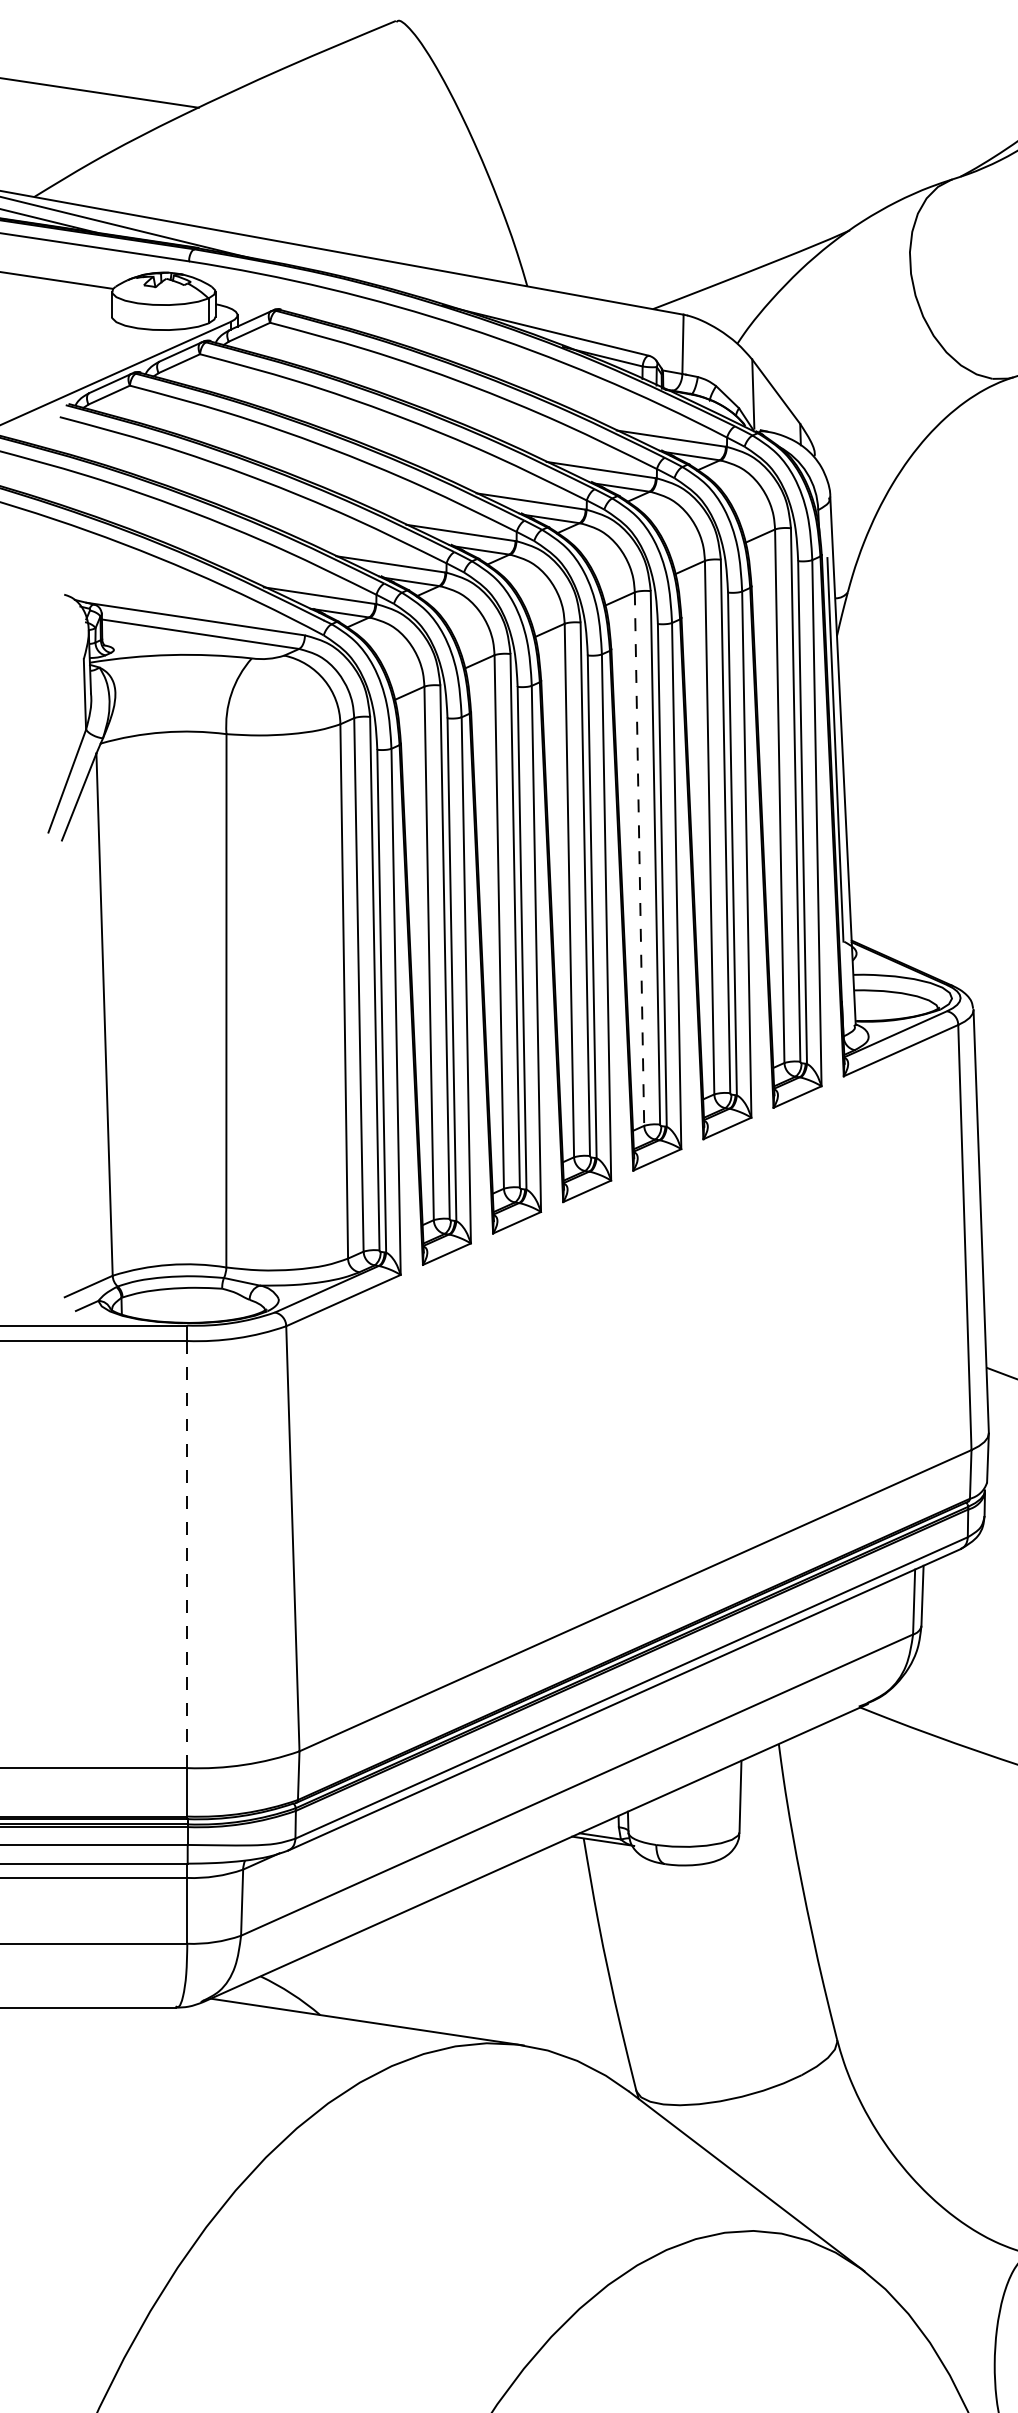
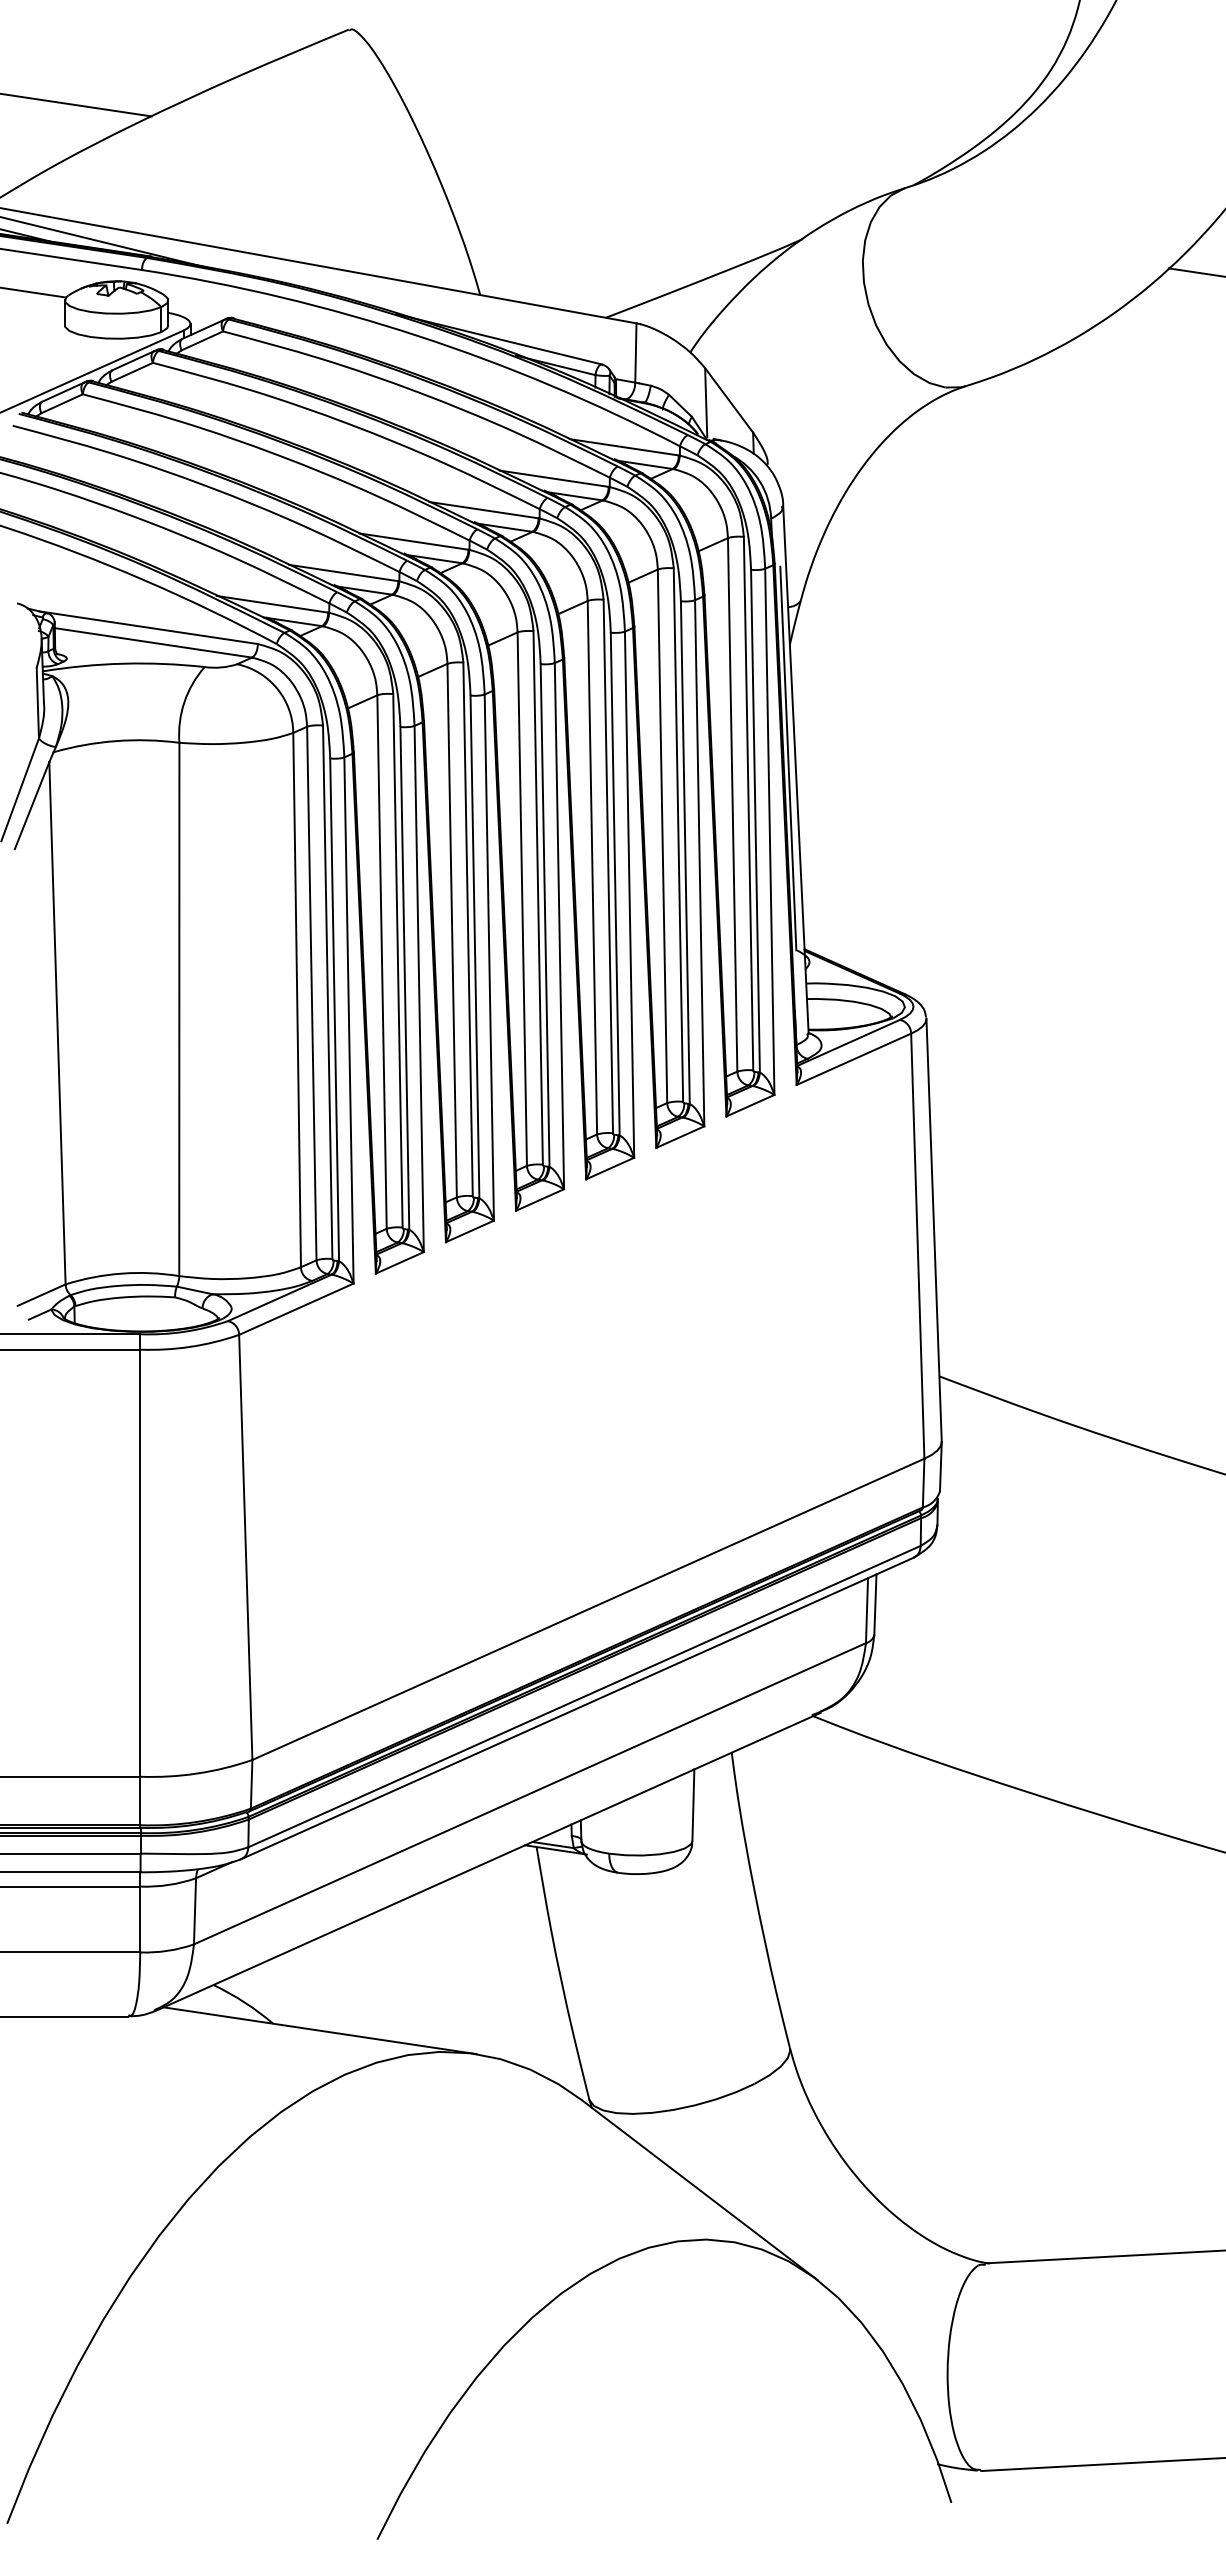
line: (639, 858) -> (592, 867), dashed -> solid
line: (187, 1554) -> (140, 1563), dashed -> solid

